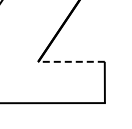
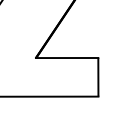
line: (70, 61) -> (66, 57), dashed -> solid

